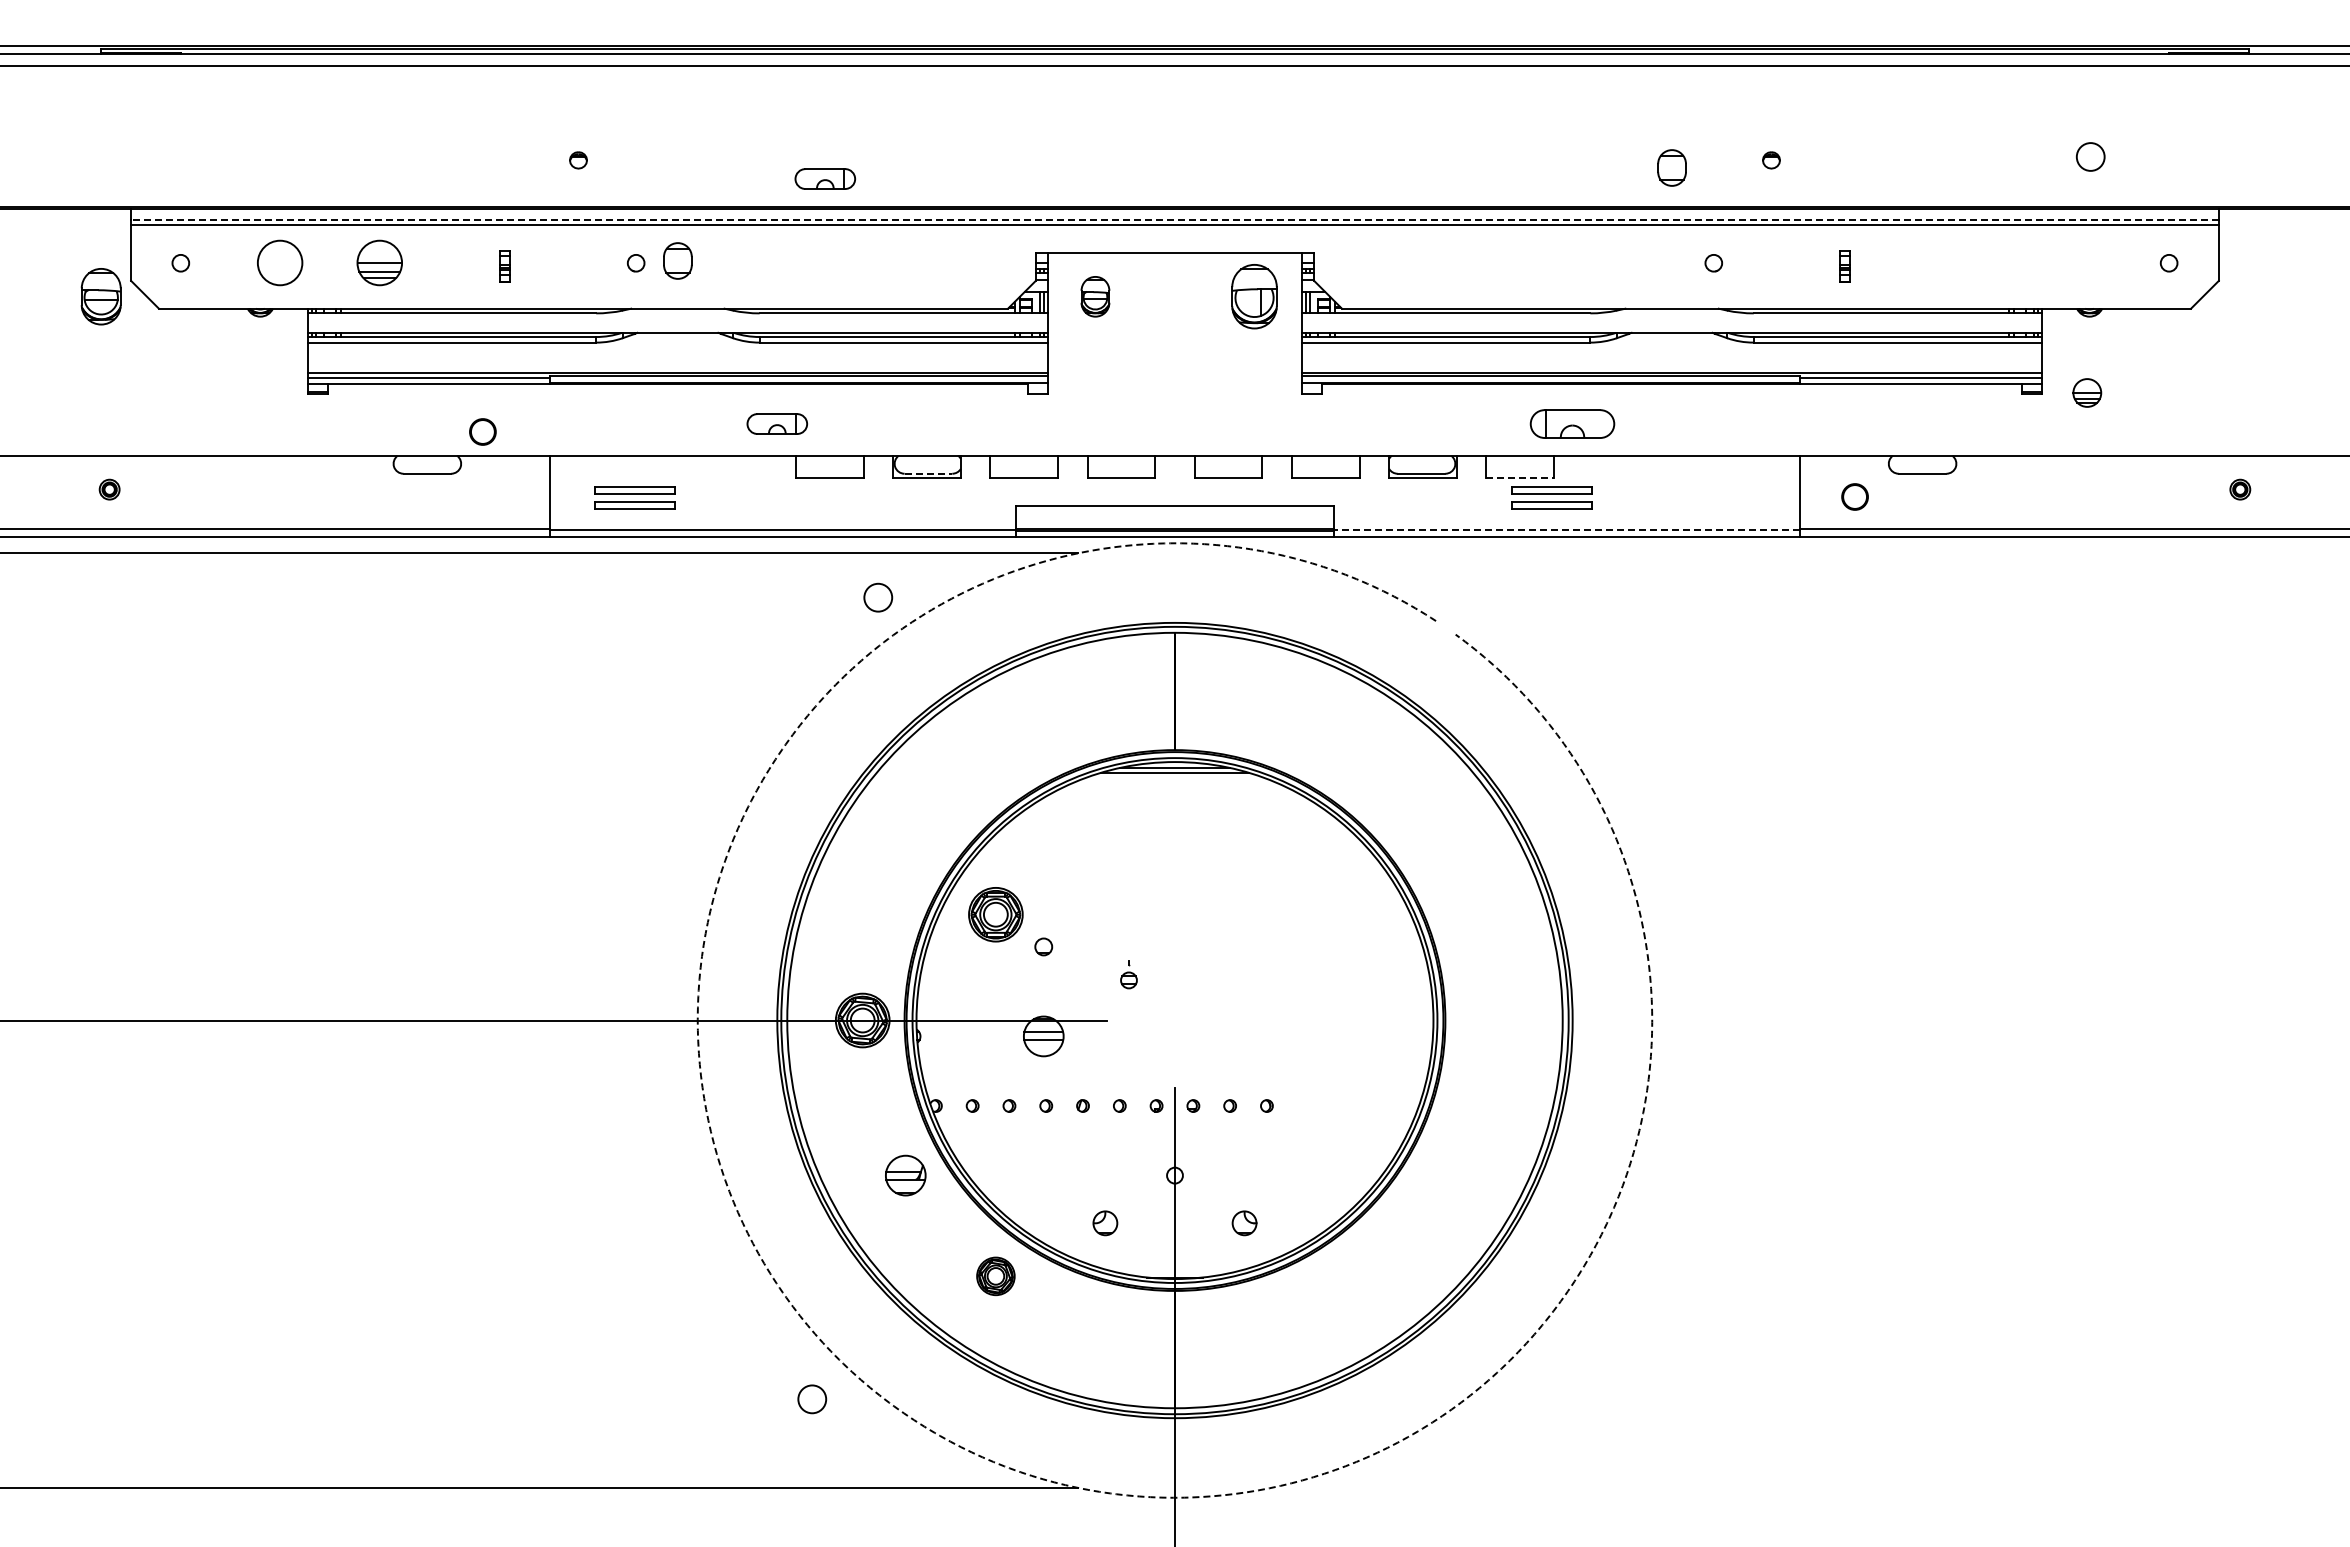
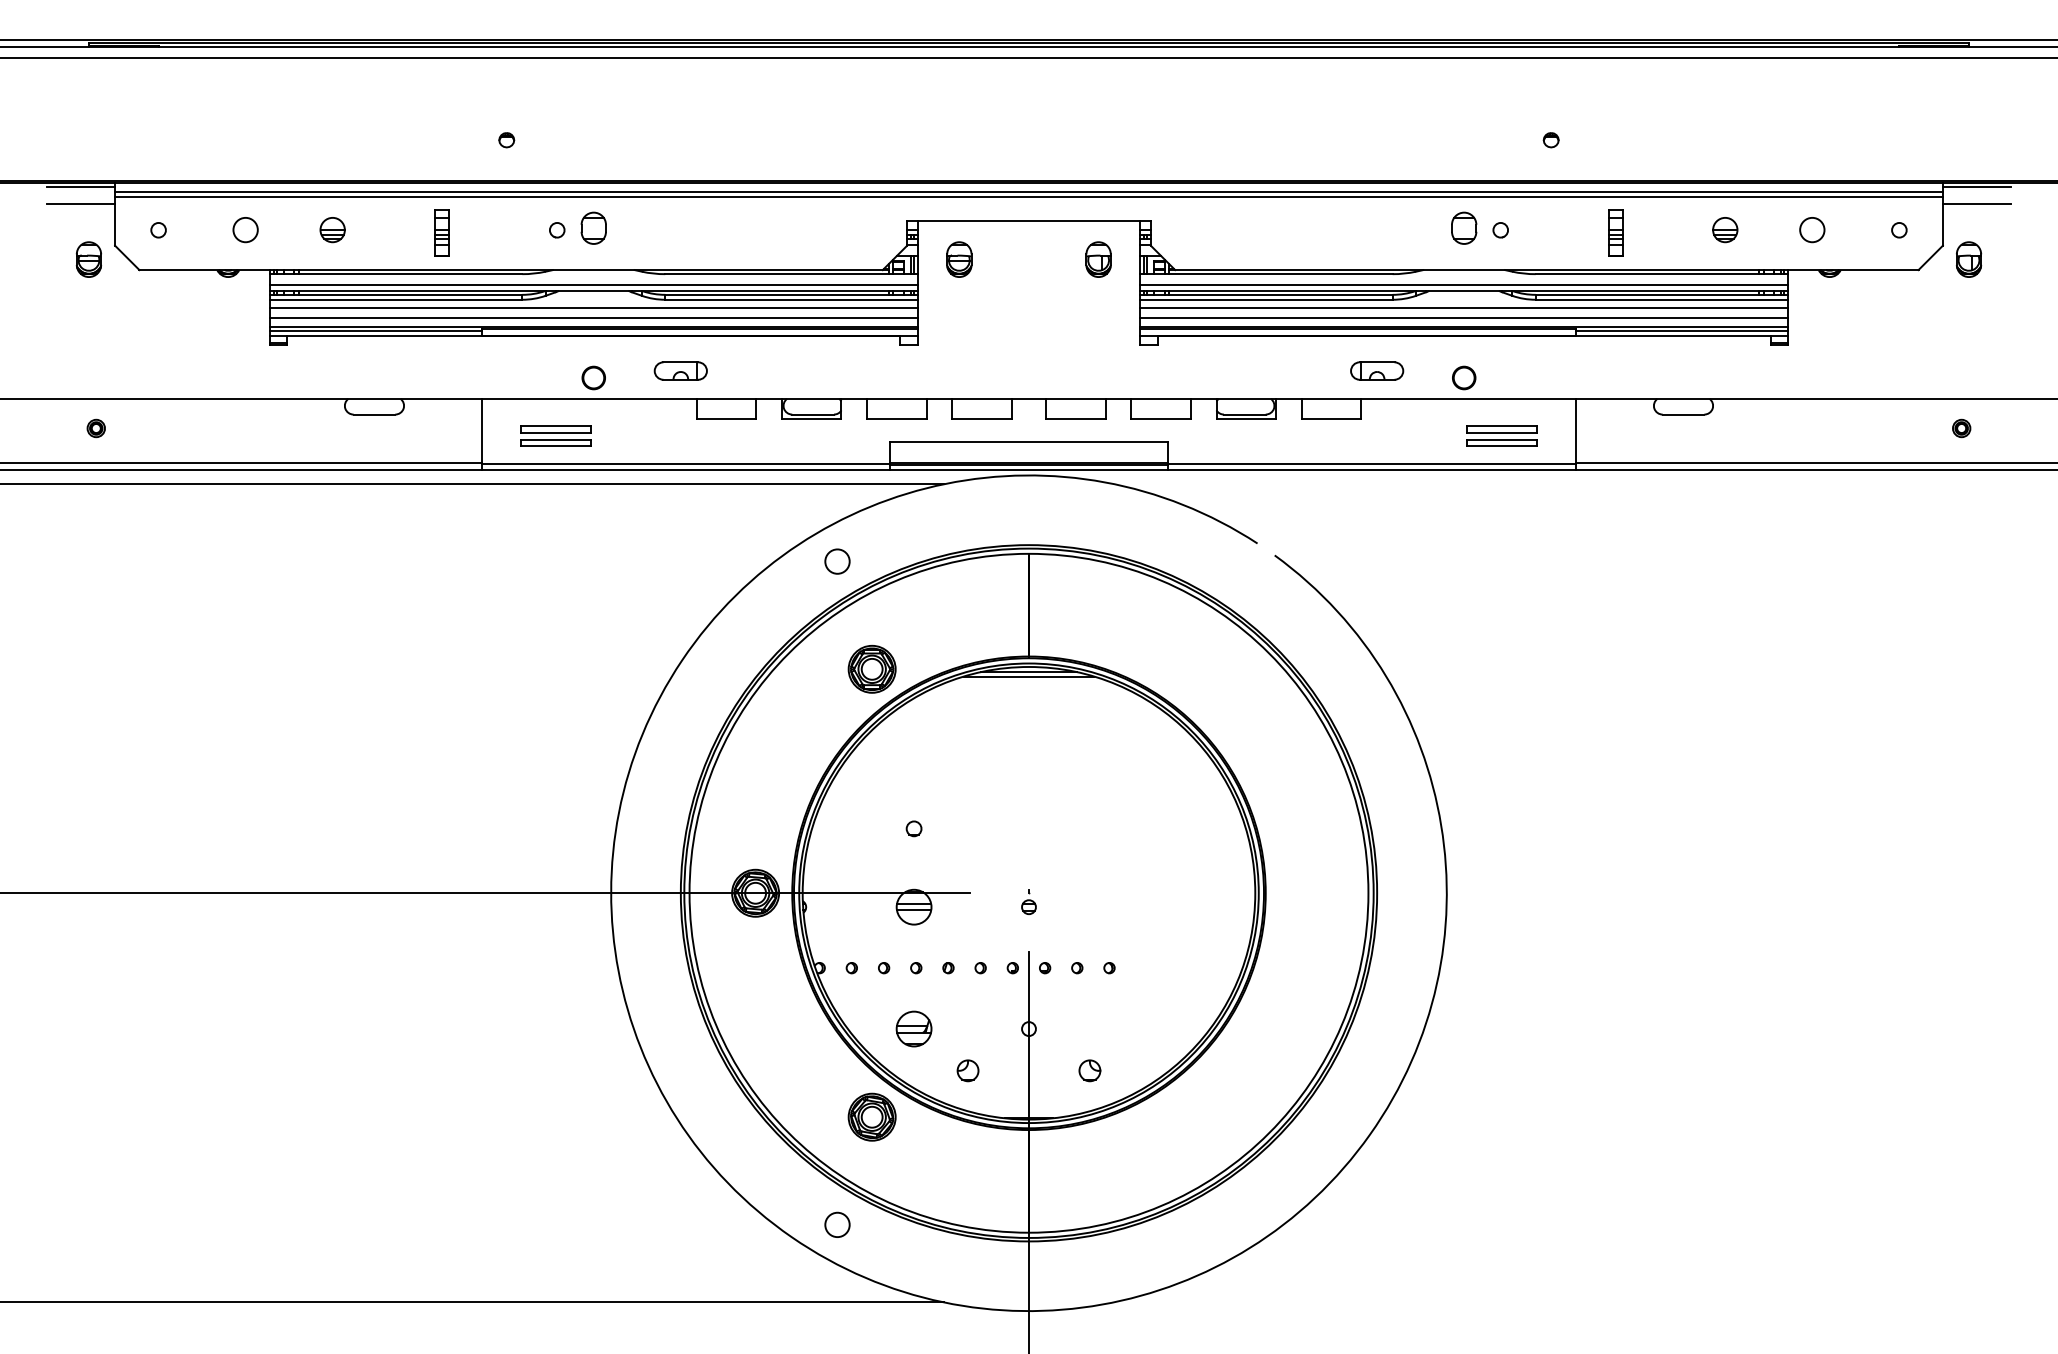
circle: (2090, 156) -> (1812, 229), moved
part: (1671, 167) -> (1463, 227), moved
part: (824, 178) -> (722, 156), removed
line: (92, 213) -> (81, 186), added
line: (2257, 213) -> (1976, 186), added
line: (1174, 219) -> (1028, 191), dashed -> solid
line: (92, 233) -> (81, 204), added
line: (2257, 233) -> (1976, 204), added
circle: (280, 262) -> (245, 229), size x0.62
part: (379, 262) -> (332, 229), size x0.62
part: (504, 266) -> (441, 233), size x1.67
part: (1844, 266) -> (1615, 233), size x1.67
part: (101, 296) -> (89, 259), size x0.71
part: (1254, 296) -> (1098, 259), size x0.62
part: (2248, 296) -> (1968, 259), added
line: (677, 325) -> (593, 284), added
line: (1671, 325) -> (1463, 284), added
line: (677, 352) -> (593, 308), added
line: (1671, 352) -> (1463, 308), added
line: (677, 363) -> (593, 318), added
line: (1671, 363) -> (1463, 318), added
part: (2087, 392) -> (1725, 229), moved
part: (1572, 423) -> (1377, 370), size x0.71
circle: (482, 431) -> (593, 377), moved
line: (928, 473) -> (813, 414), dashed -> solid
line: (1520, 478) -> (1331, 418), dashed -> solid
circle: (1854, 496) -> (1463, 377), moved
part: (1551, 497) -> (1501, 435), moved
line: (1566, 530) -> (1371, 464), dashed -> solid
circle: (878, 597) -> (837, 561), moved
part: (995, 914) -> (871, 669), moved
part: (1128, 974) -> (1028, 902), moved
part: (905, 1175) -> (913, 1028), moved
part: (995, 1276) -> (871, 1117), size x1.43
circle: (812, 1399) -> (837, 1225), moved
arc: (904, 1413) -> (792, 1237), dashed -> solid

